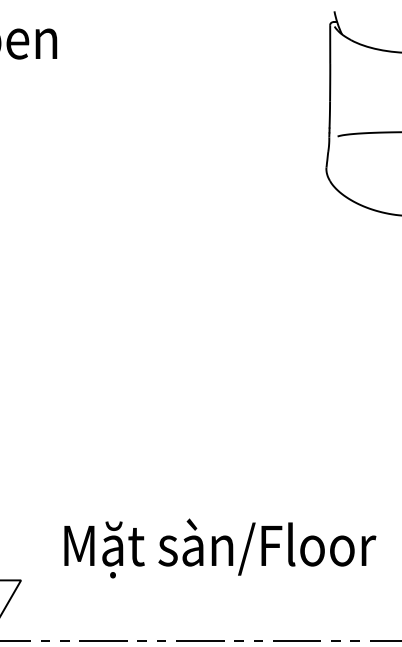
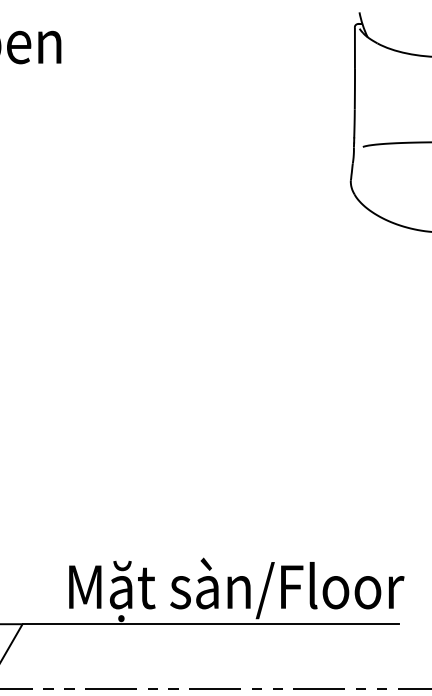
line: (196, 580) -> (211, 624), added

